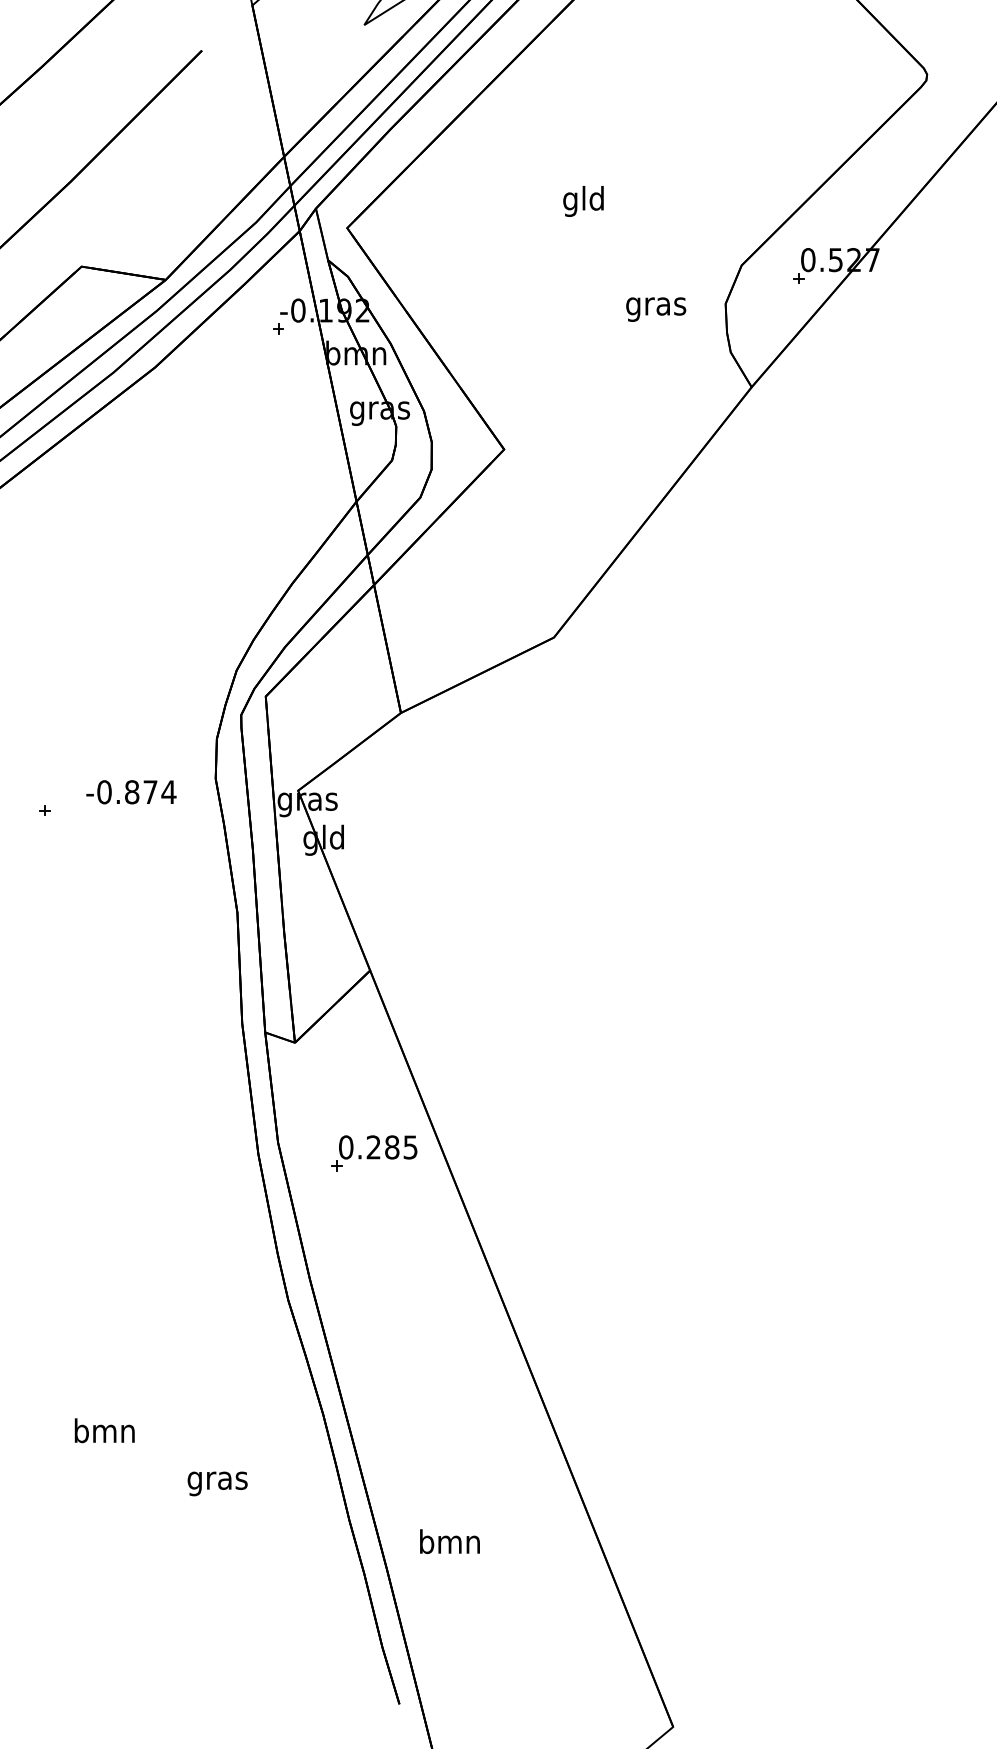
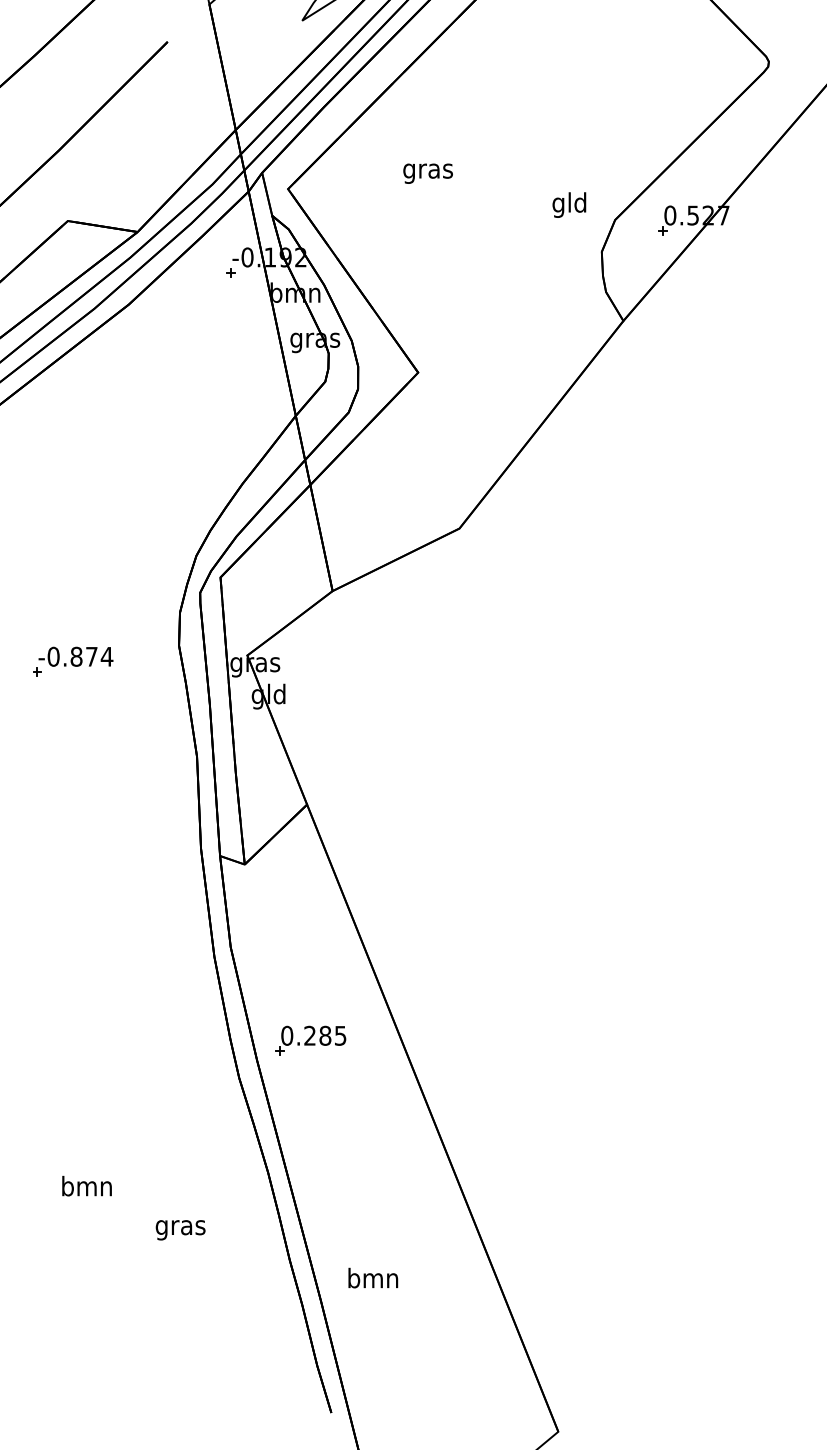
text: (583, 201) -> (569, 205), moved
text: (656, 309) -> (428, 173), moved
text: (131, 792) -> (76, 657), moved
part: (374, 1153) -> (310, 1040), moved

